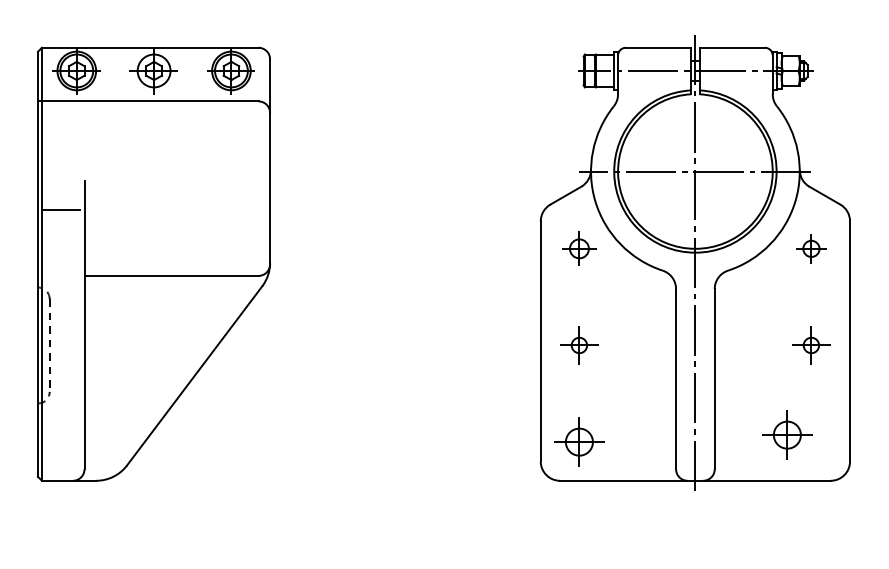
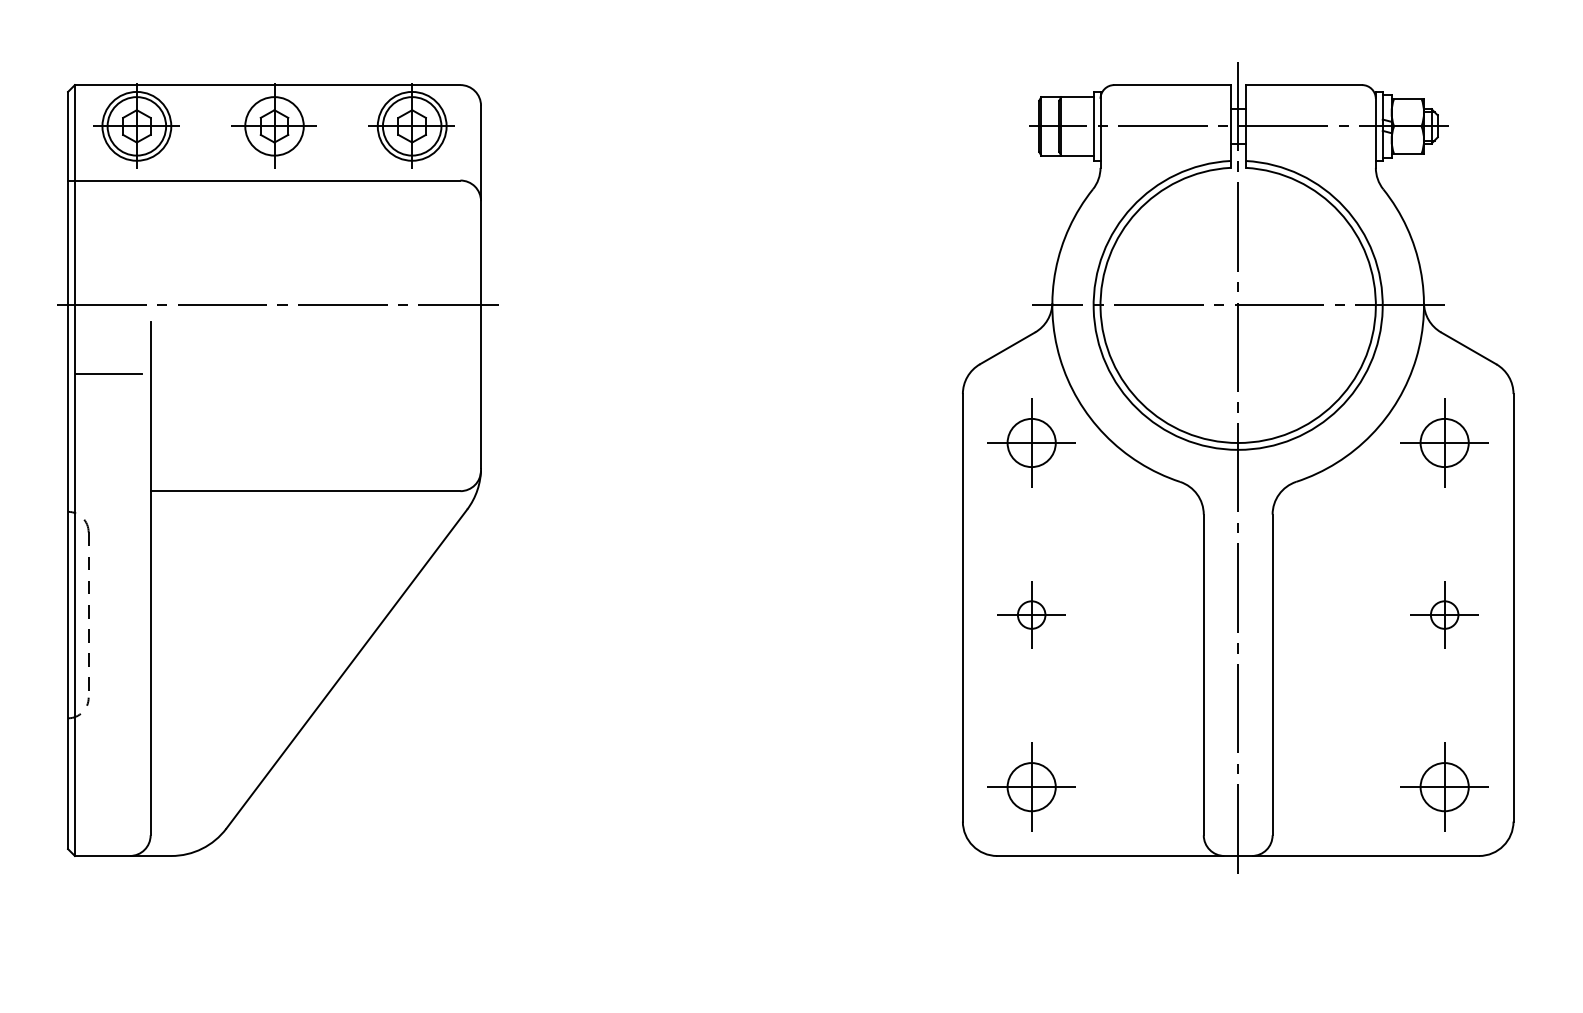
line: (155, 171) -> (276, 305), added
part: (579, 248) -> (1031, 442), size x1.43
part: (811, 248) -> (1444, 442), size x1.67
part: (787, 434) -> (1444, 786), moved

